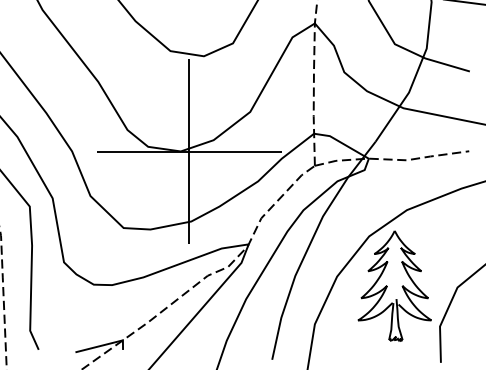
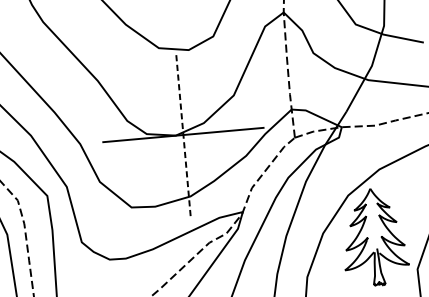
line: (189, 151) -> (183, 134), solid -> dashed

